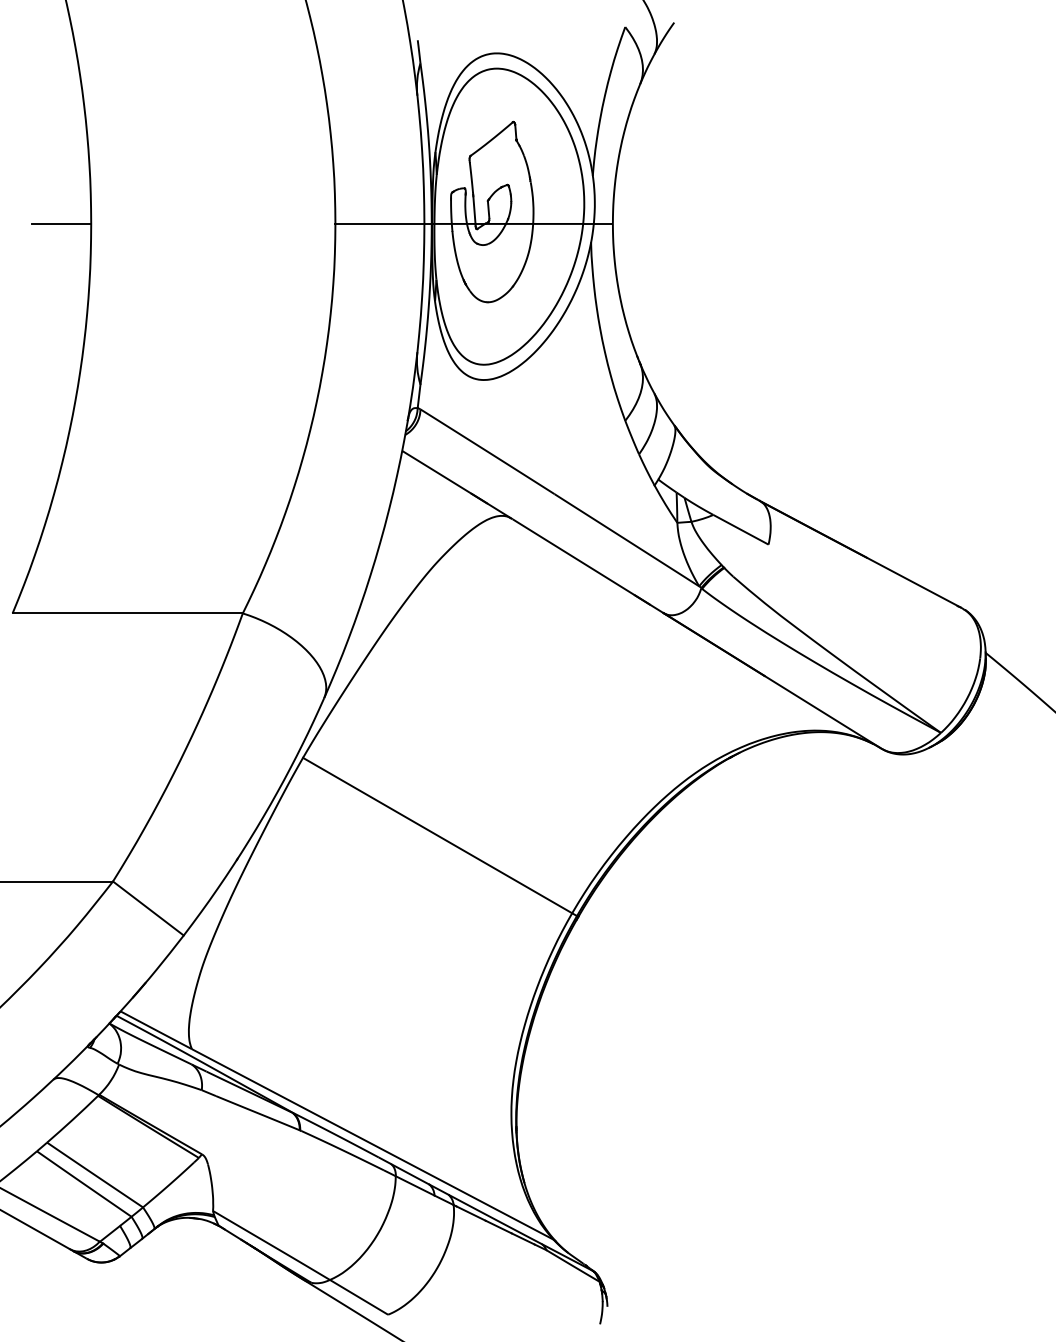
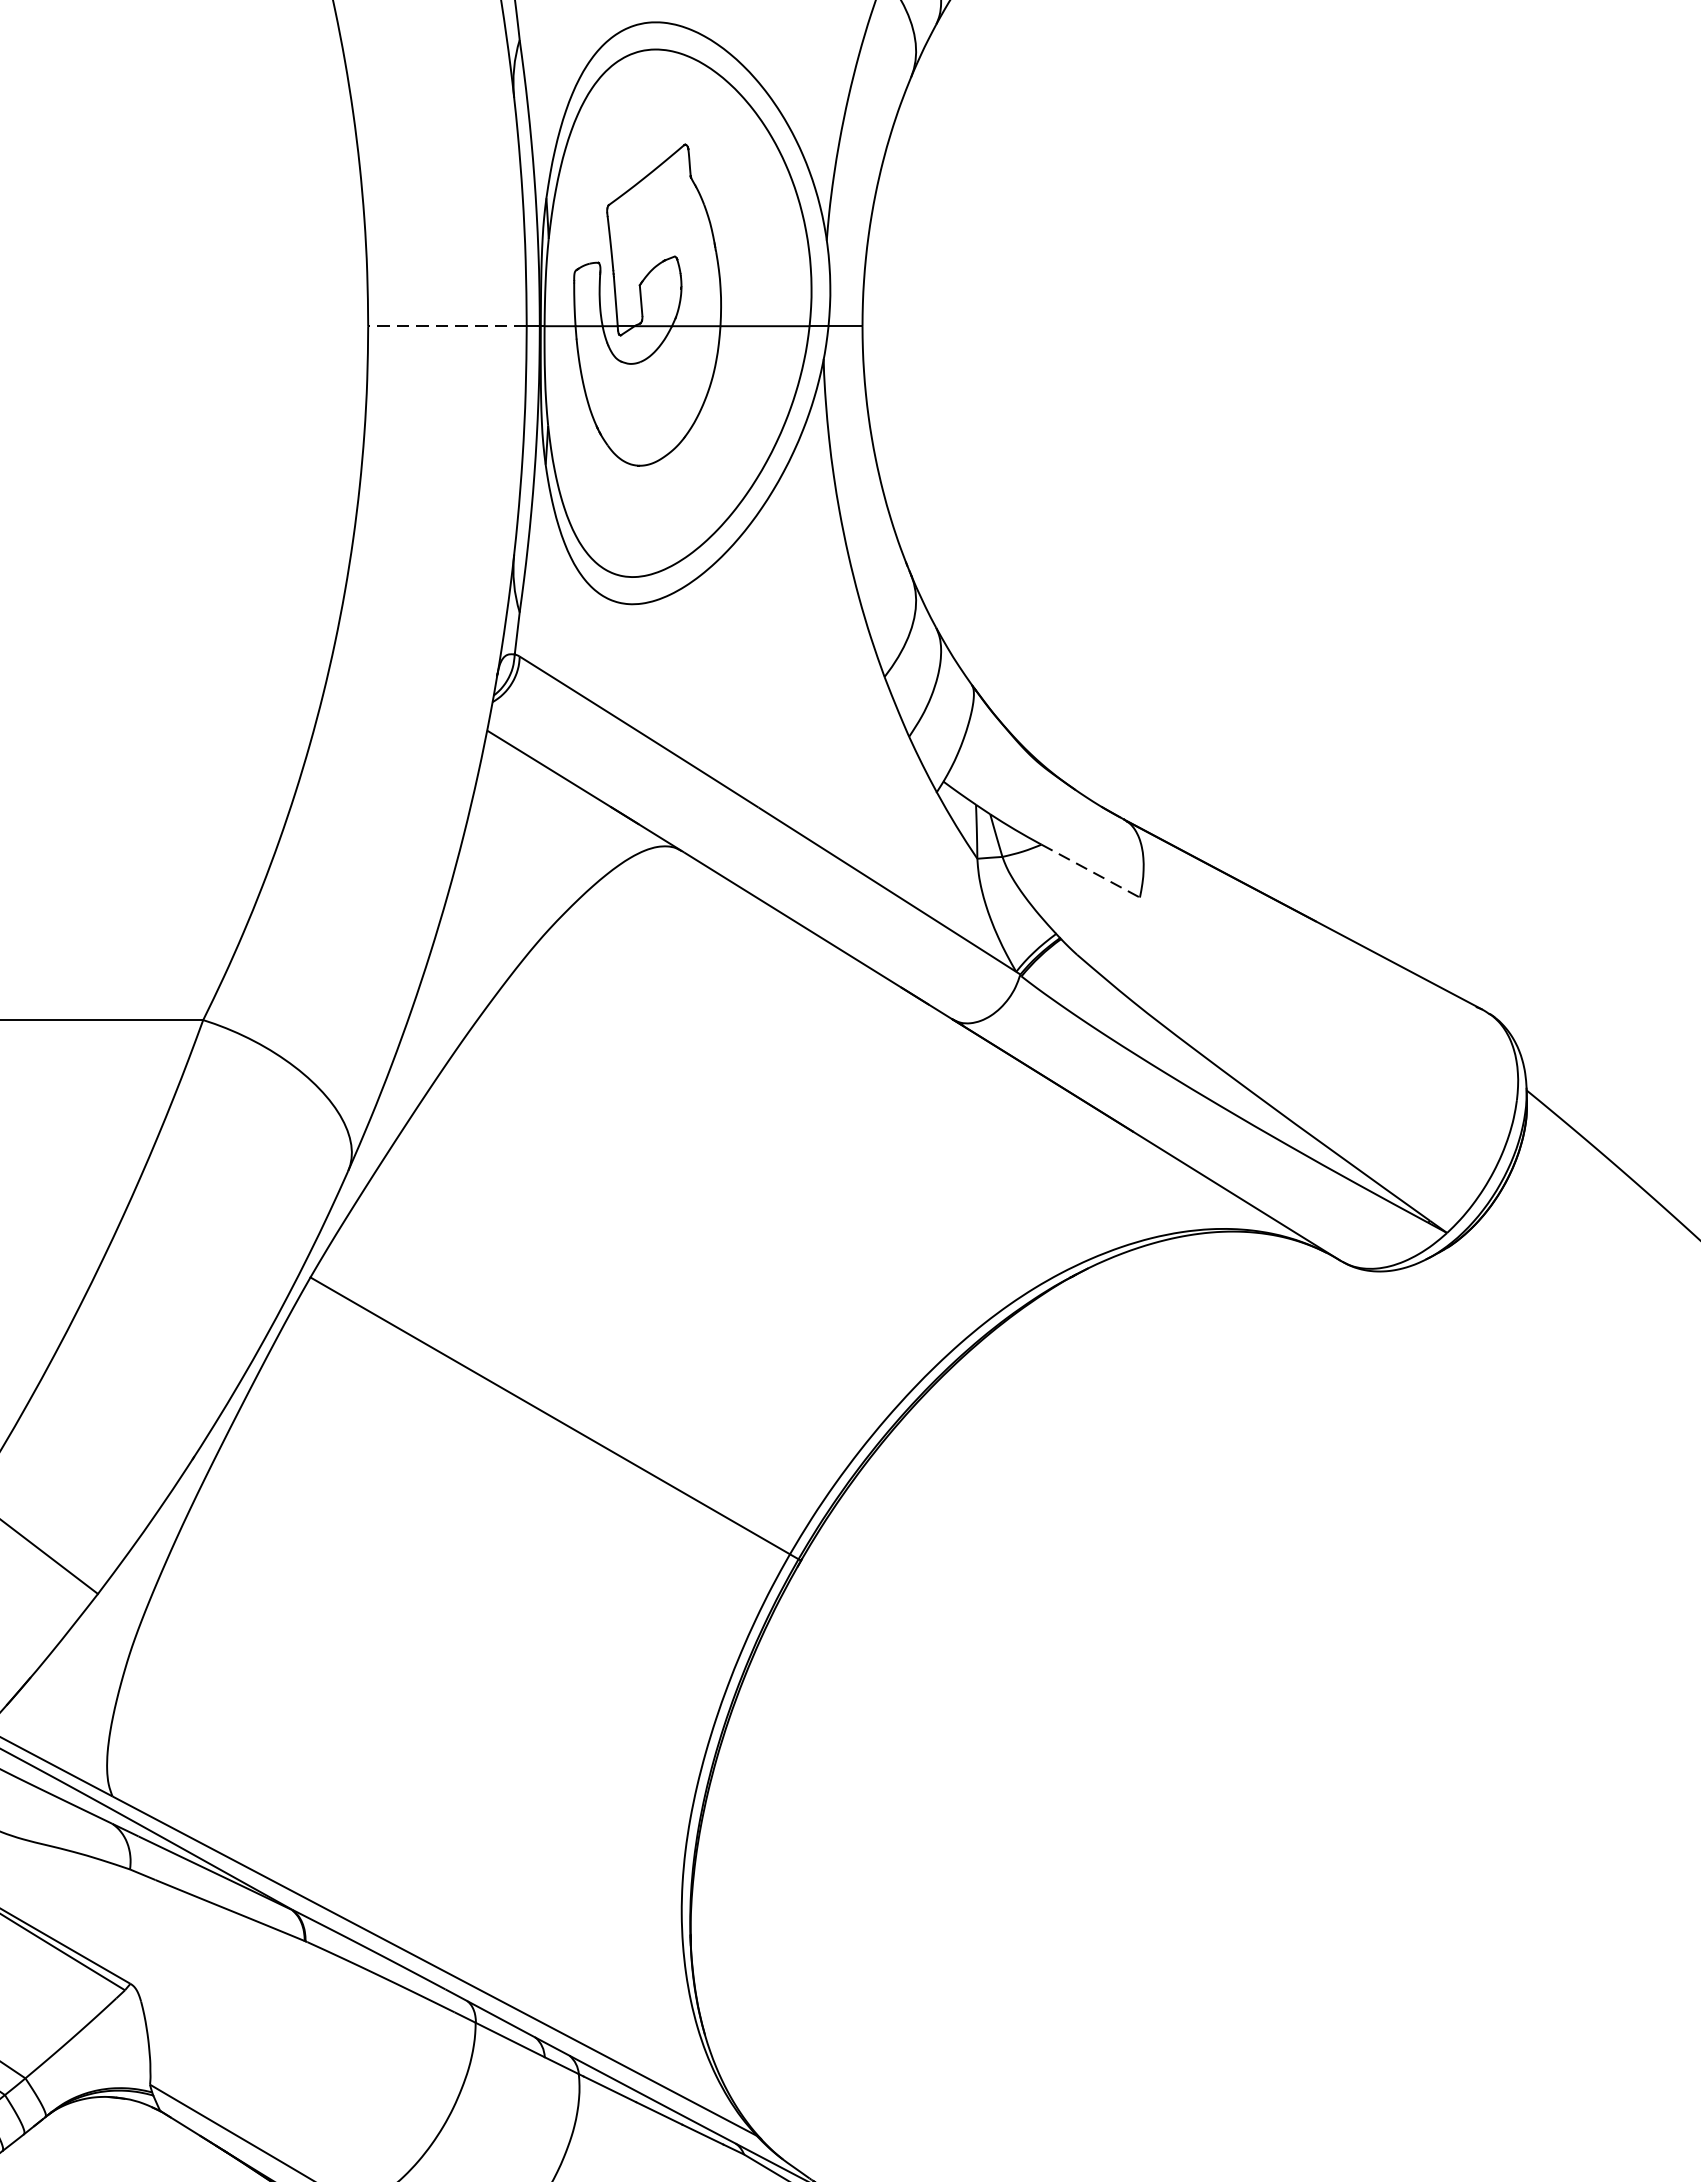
line: (379, 223) -> (446, 325), solid -> dashed
line: (741, 529) -> (1091, 870), solid -> dashed

